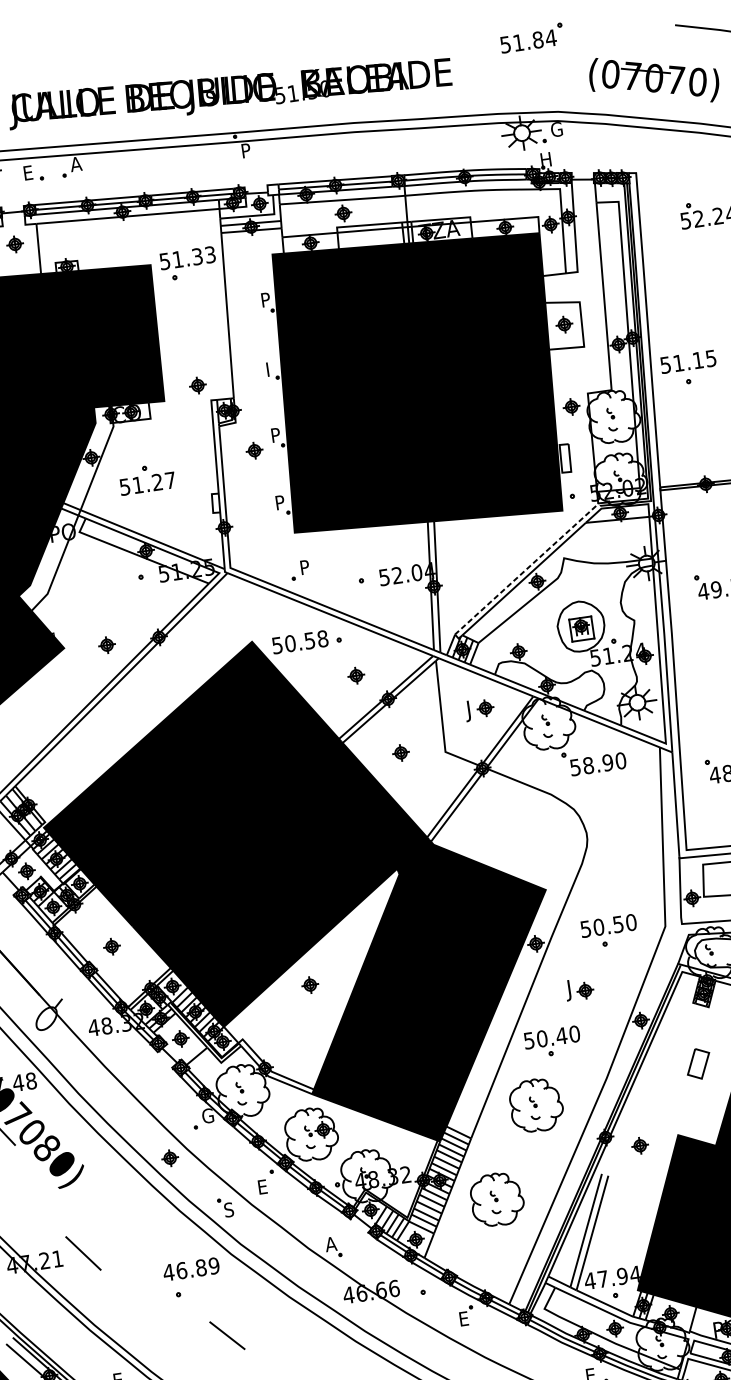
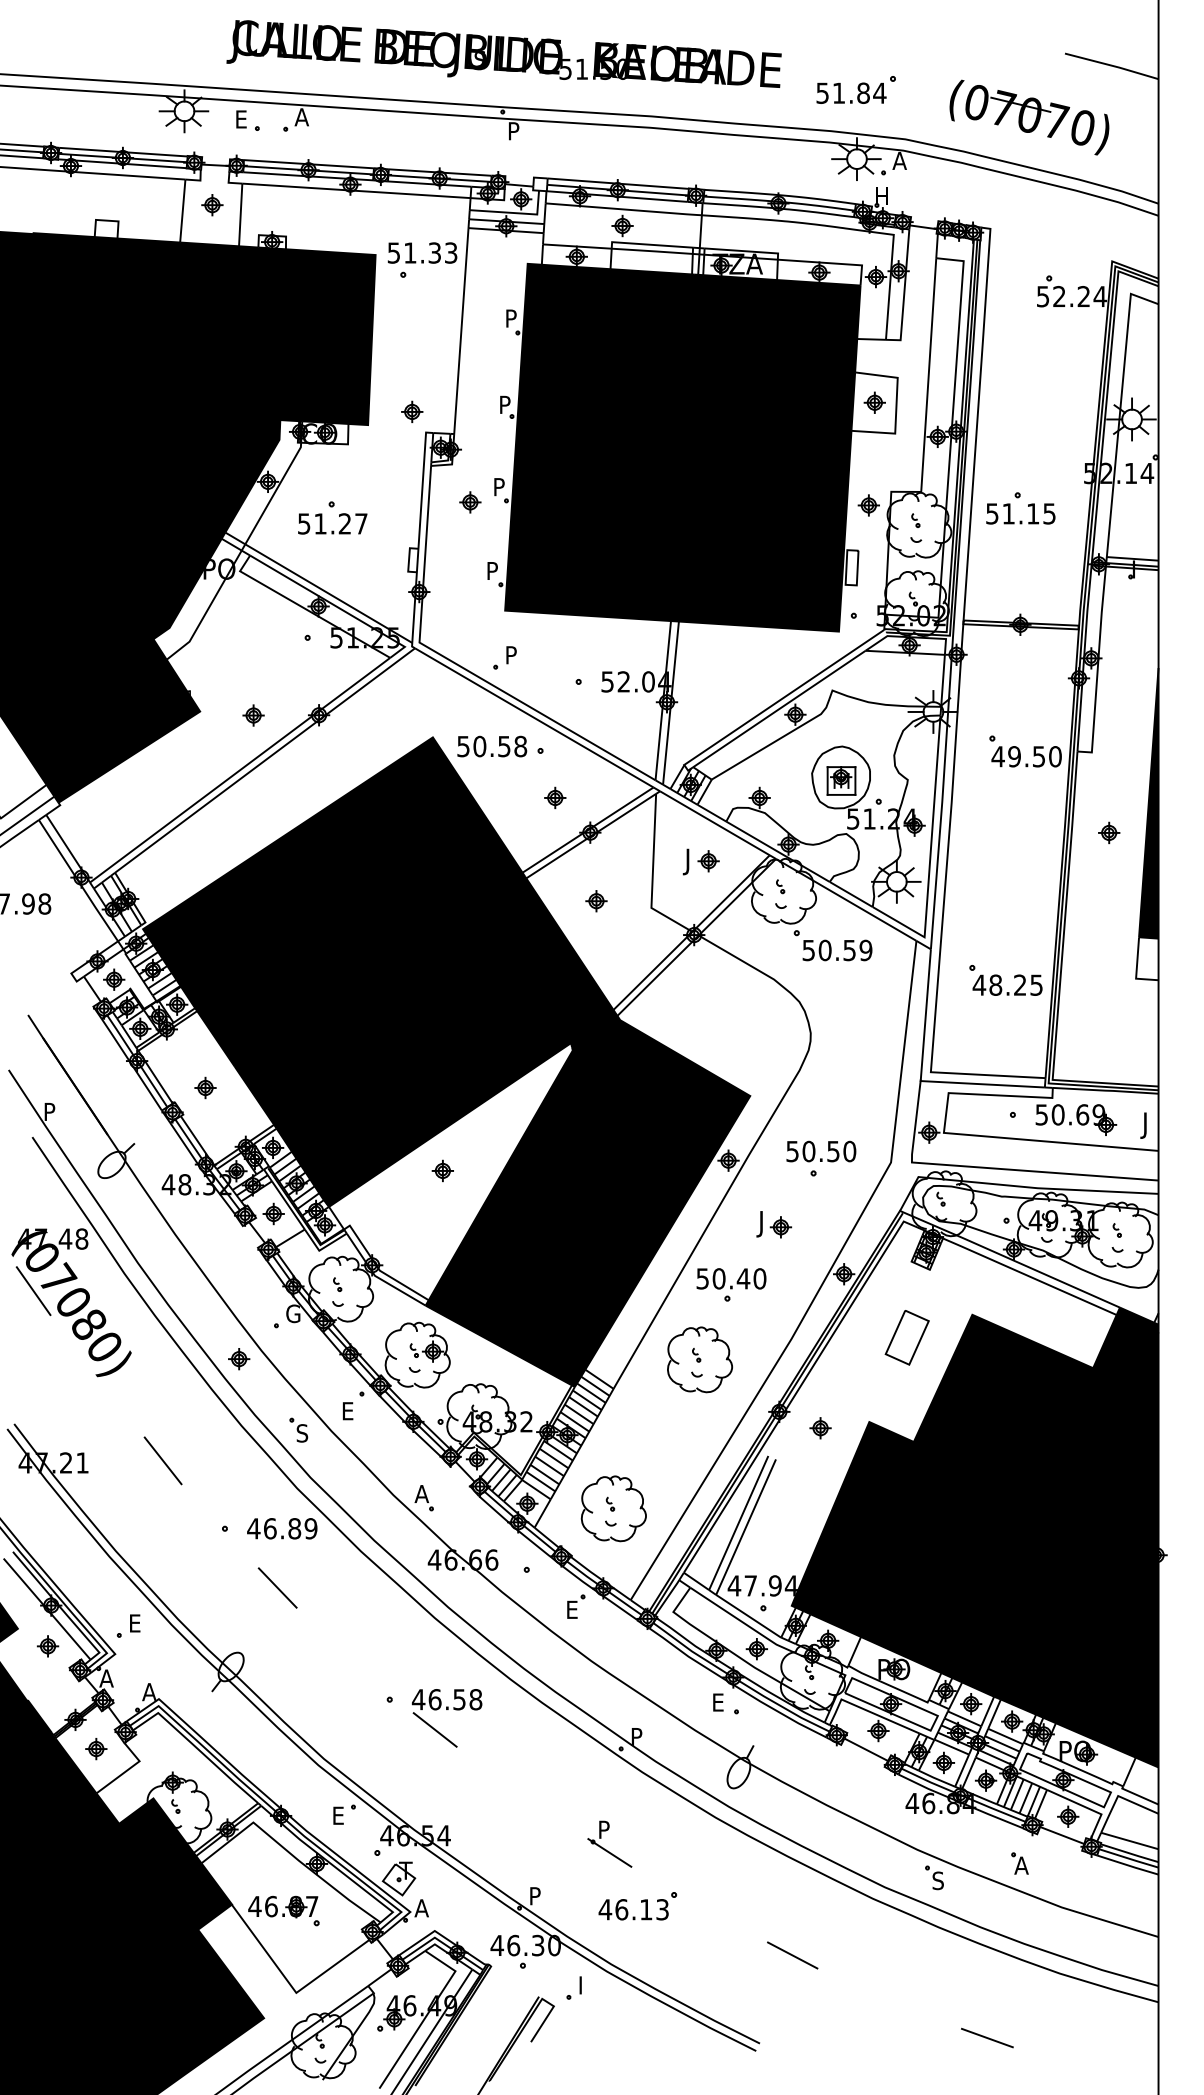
part: (531, 37) -> (855, 89), moved
text: (555, 129) -> (899, 160), G -> A
text: (688, 361) -> (1020, 513), moved
text: (271, 365) -> (506, 400), I -> P
line: (526, 570) -> (783, 698), dashed -> solid
text: (604, 763) -> (845, 950), 58.90 -> 50.59
part: (697, 1063) -> (906, 1337), size x1.43
part: (497, 1199) -> (613, 1508), moved
line: (82, 1253) -> (162, 1460), moved
text: (191, 1269) -> (282, 1528), moved

